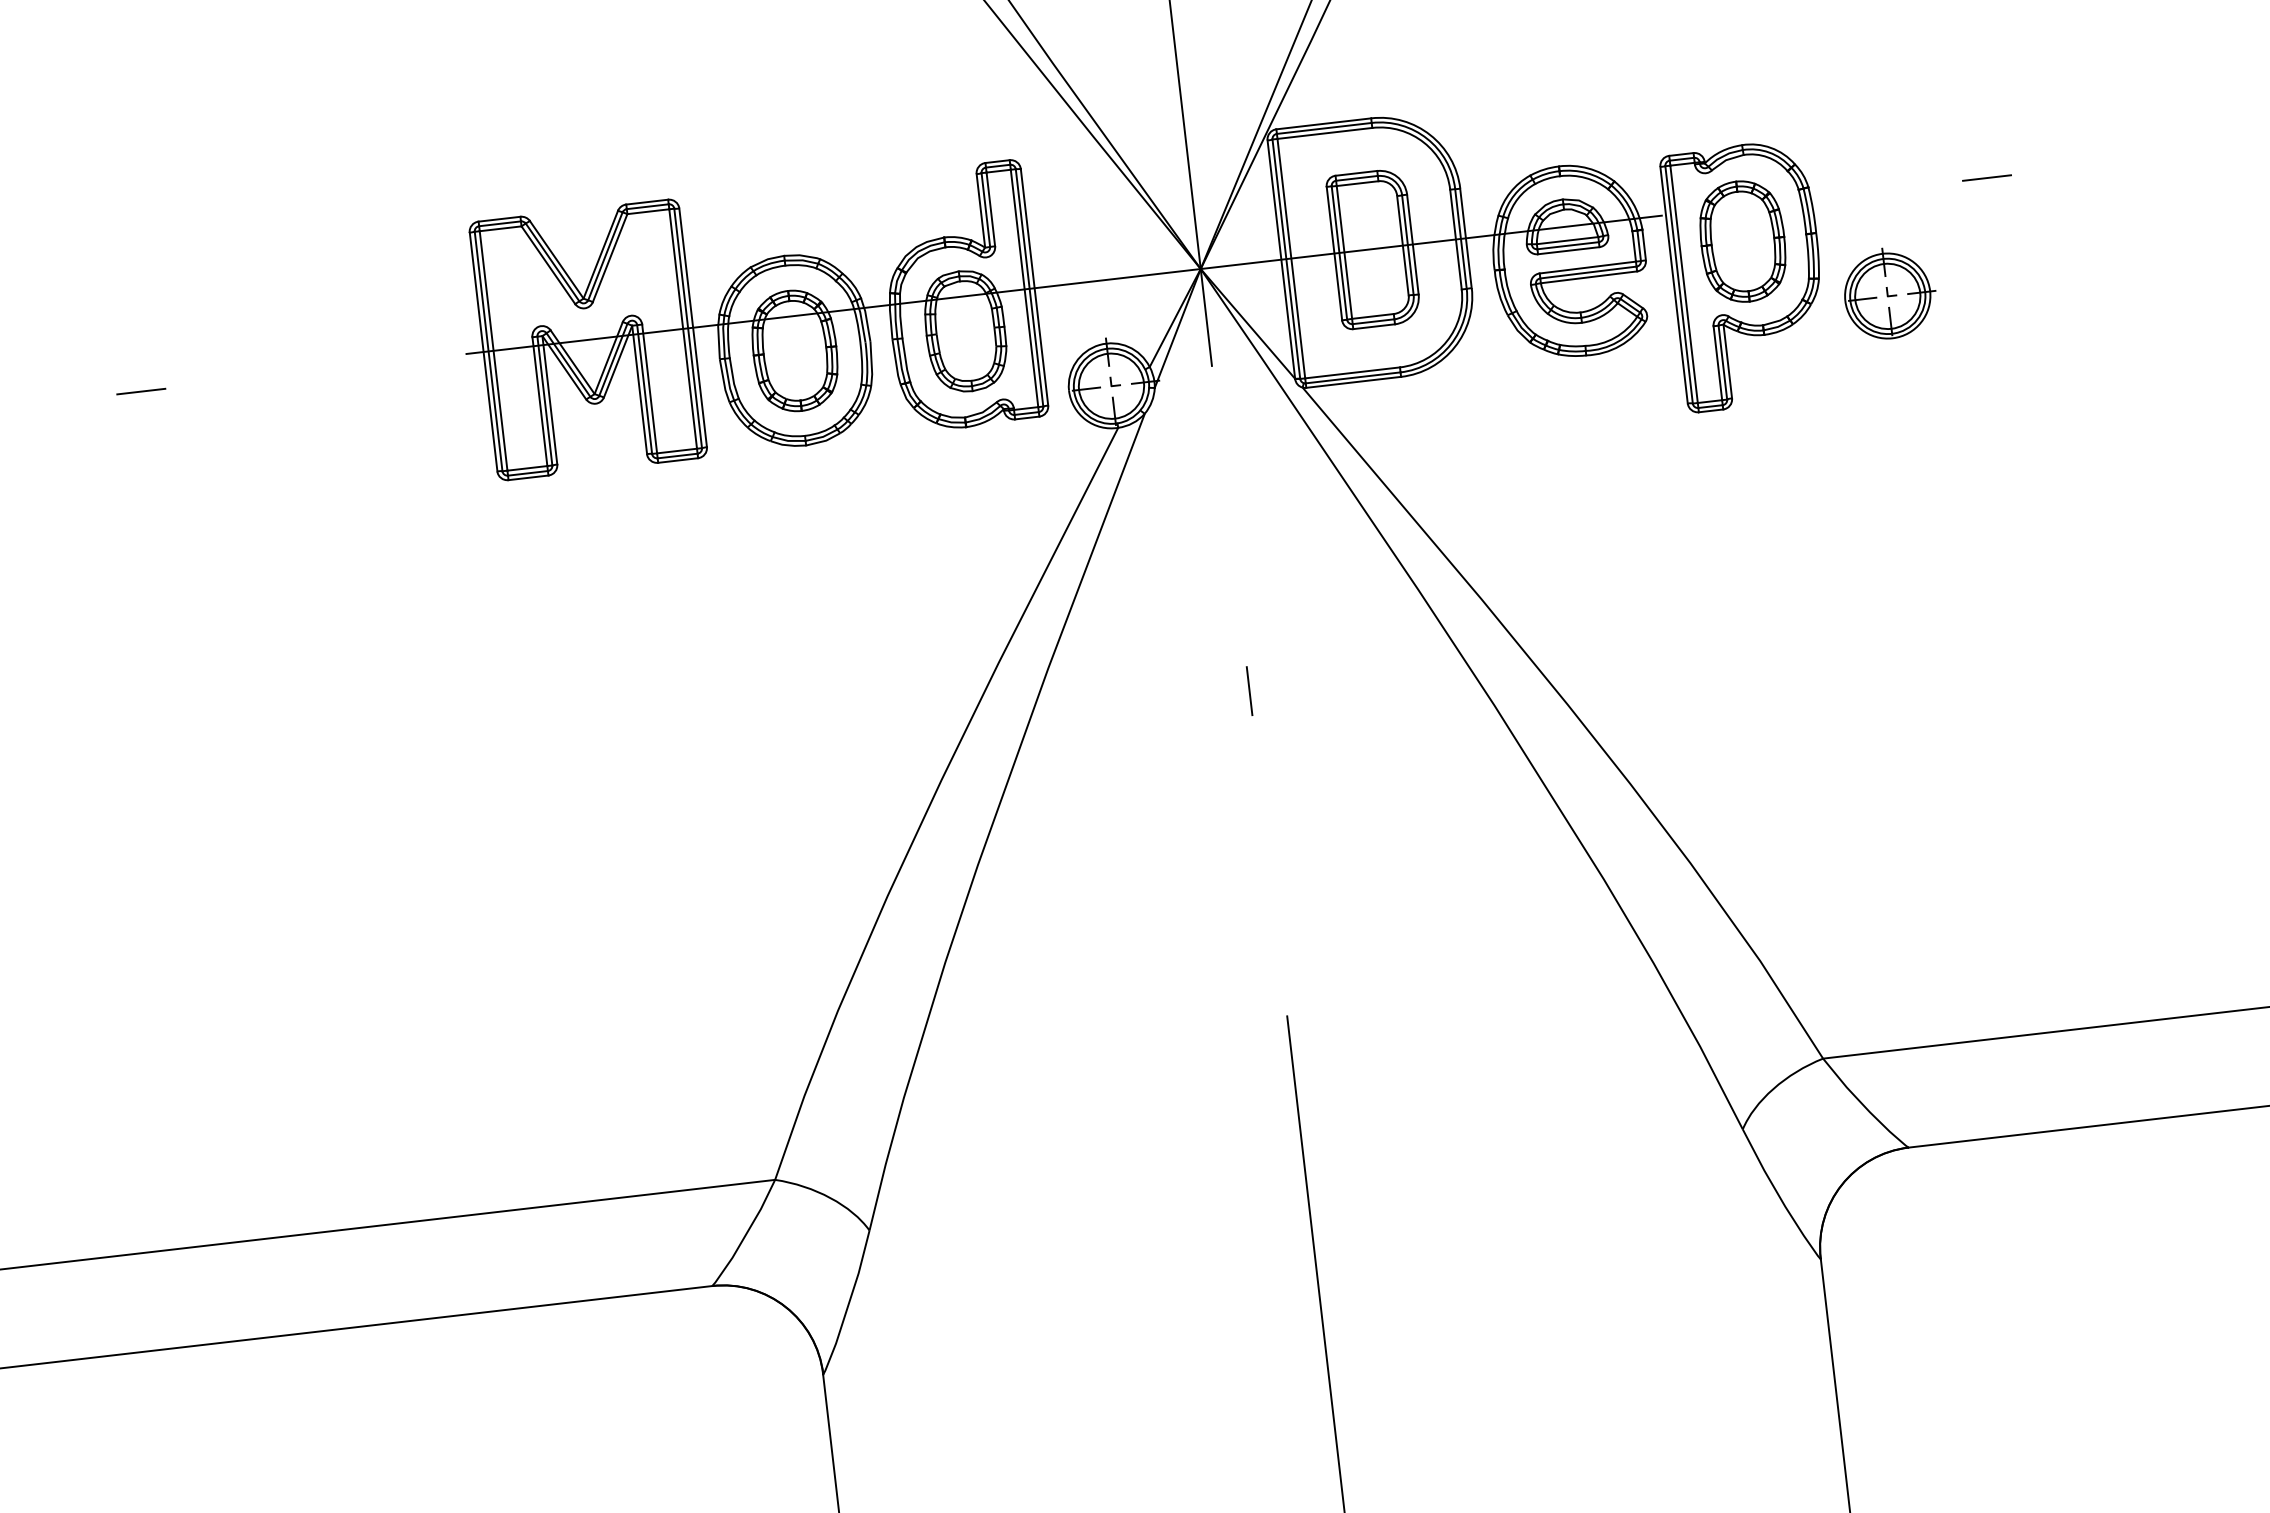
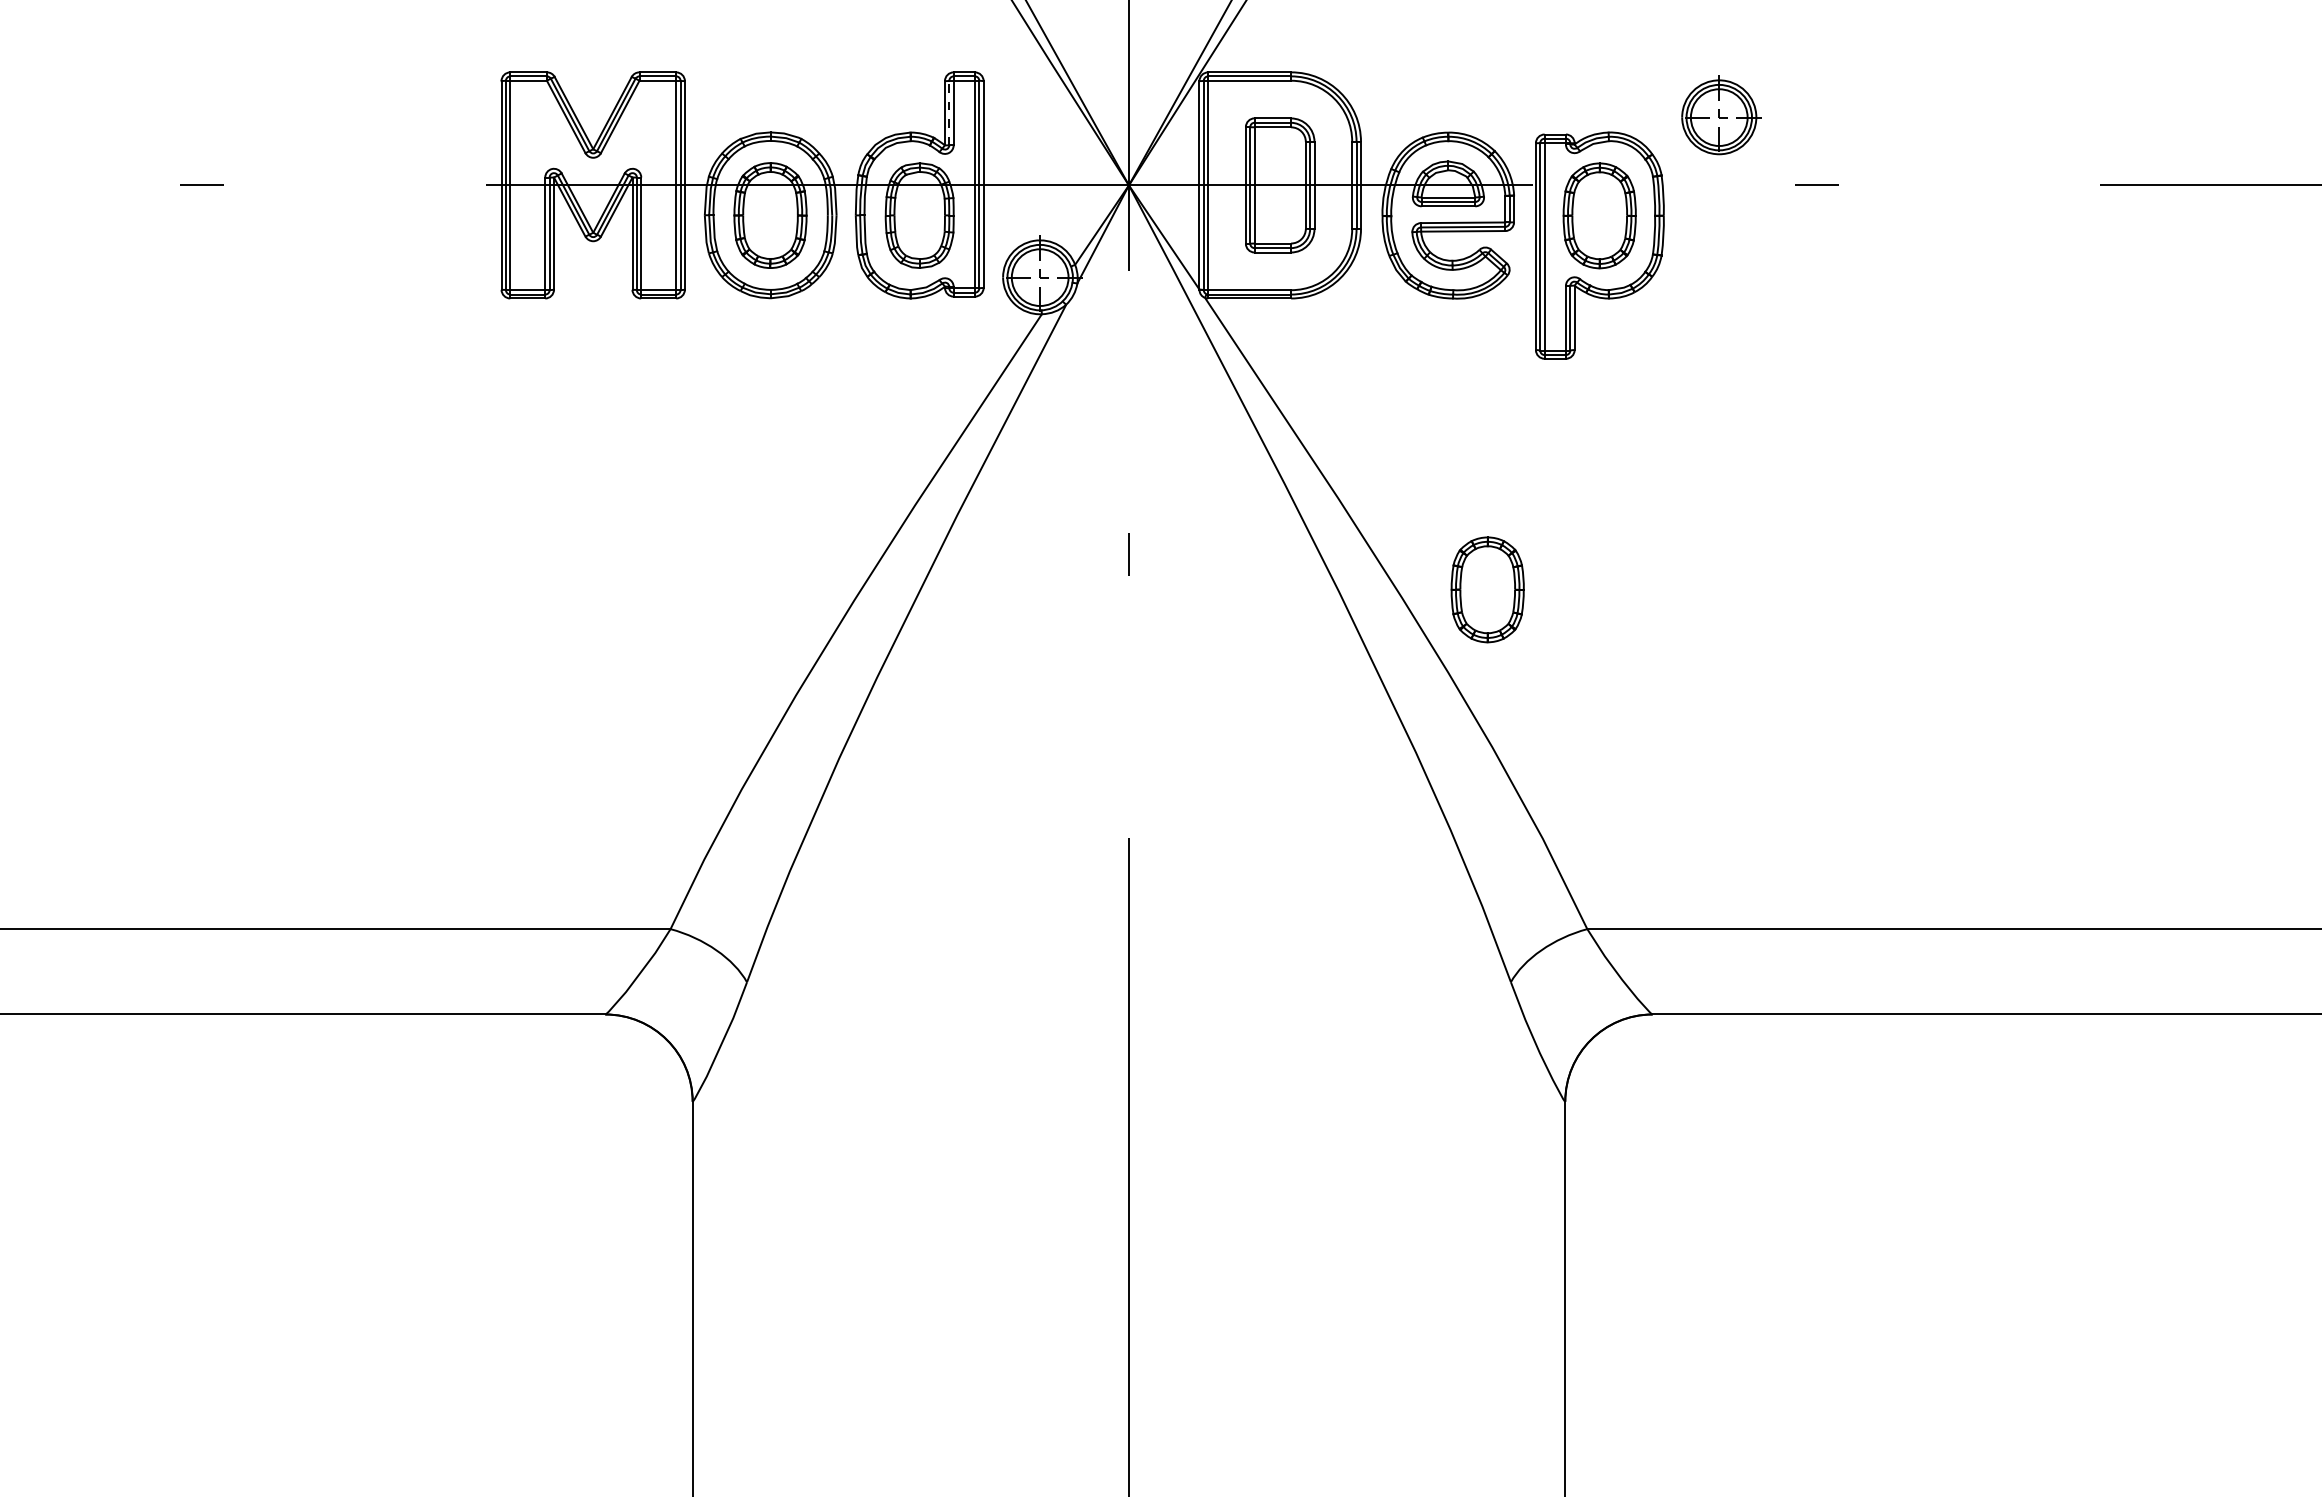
line: (985, 209) -> (949, 112), solid -> dashed
part: (1890, 293) -> (1721, 115), moved
part: (1664, 683) -> (1487, 589), added

